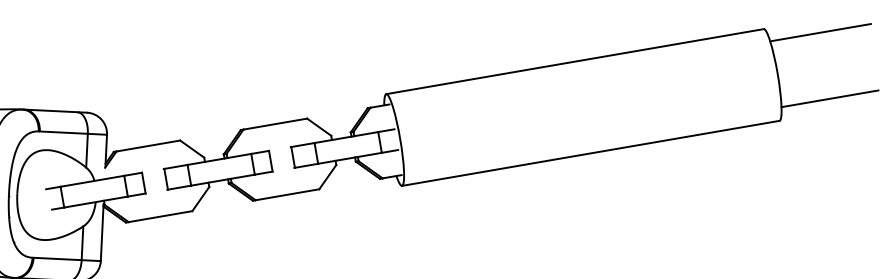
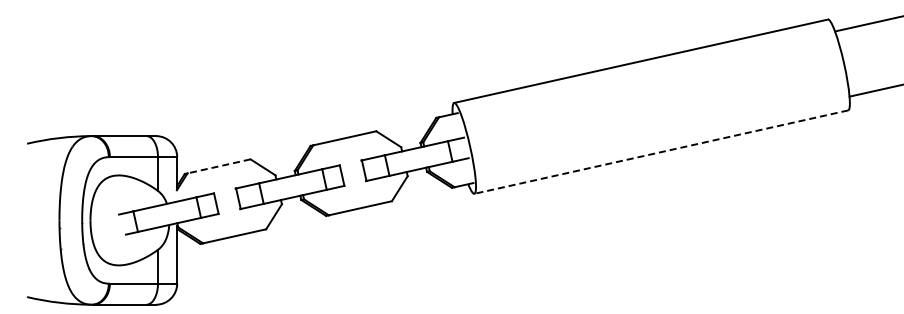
line: (147, 146) -> (218, 166), solid -> dashed
line: (590, 153) -> (661, 152), solid -> dashed

